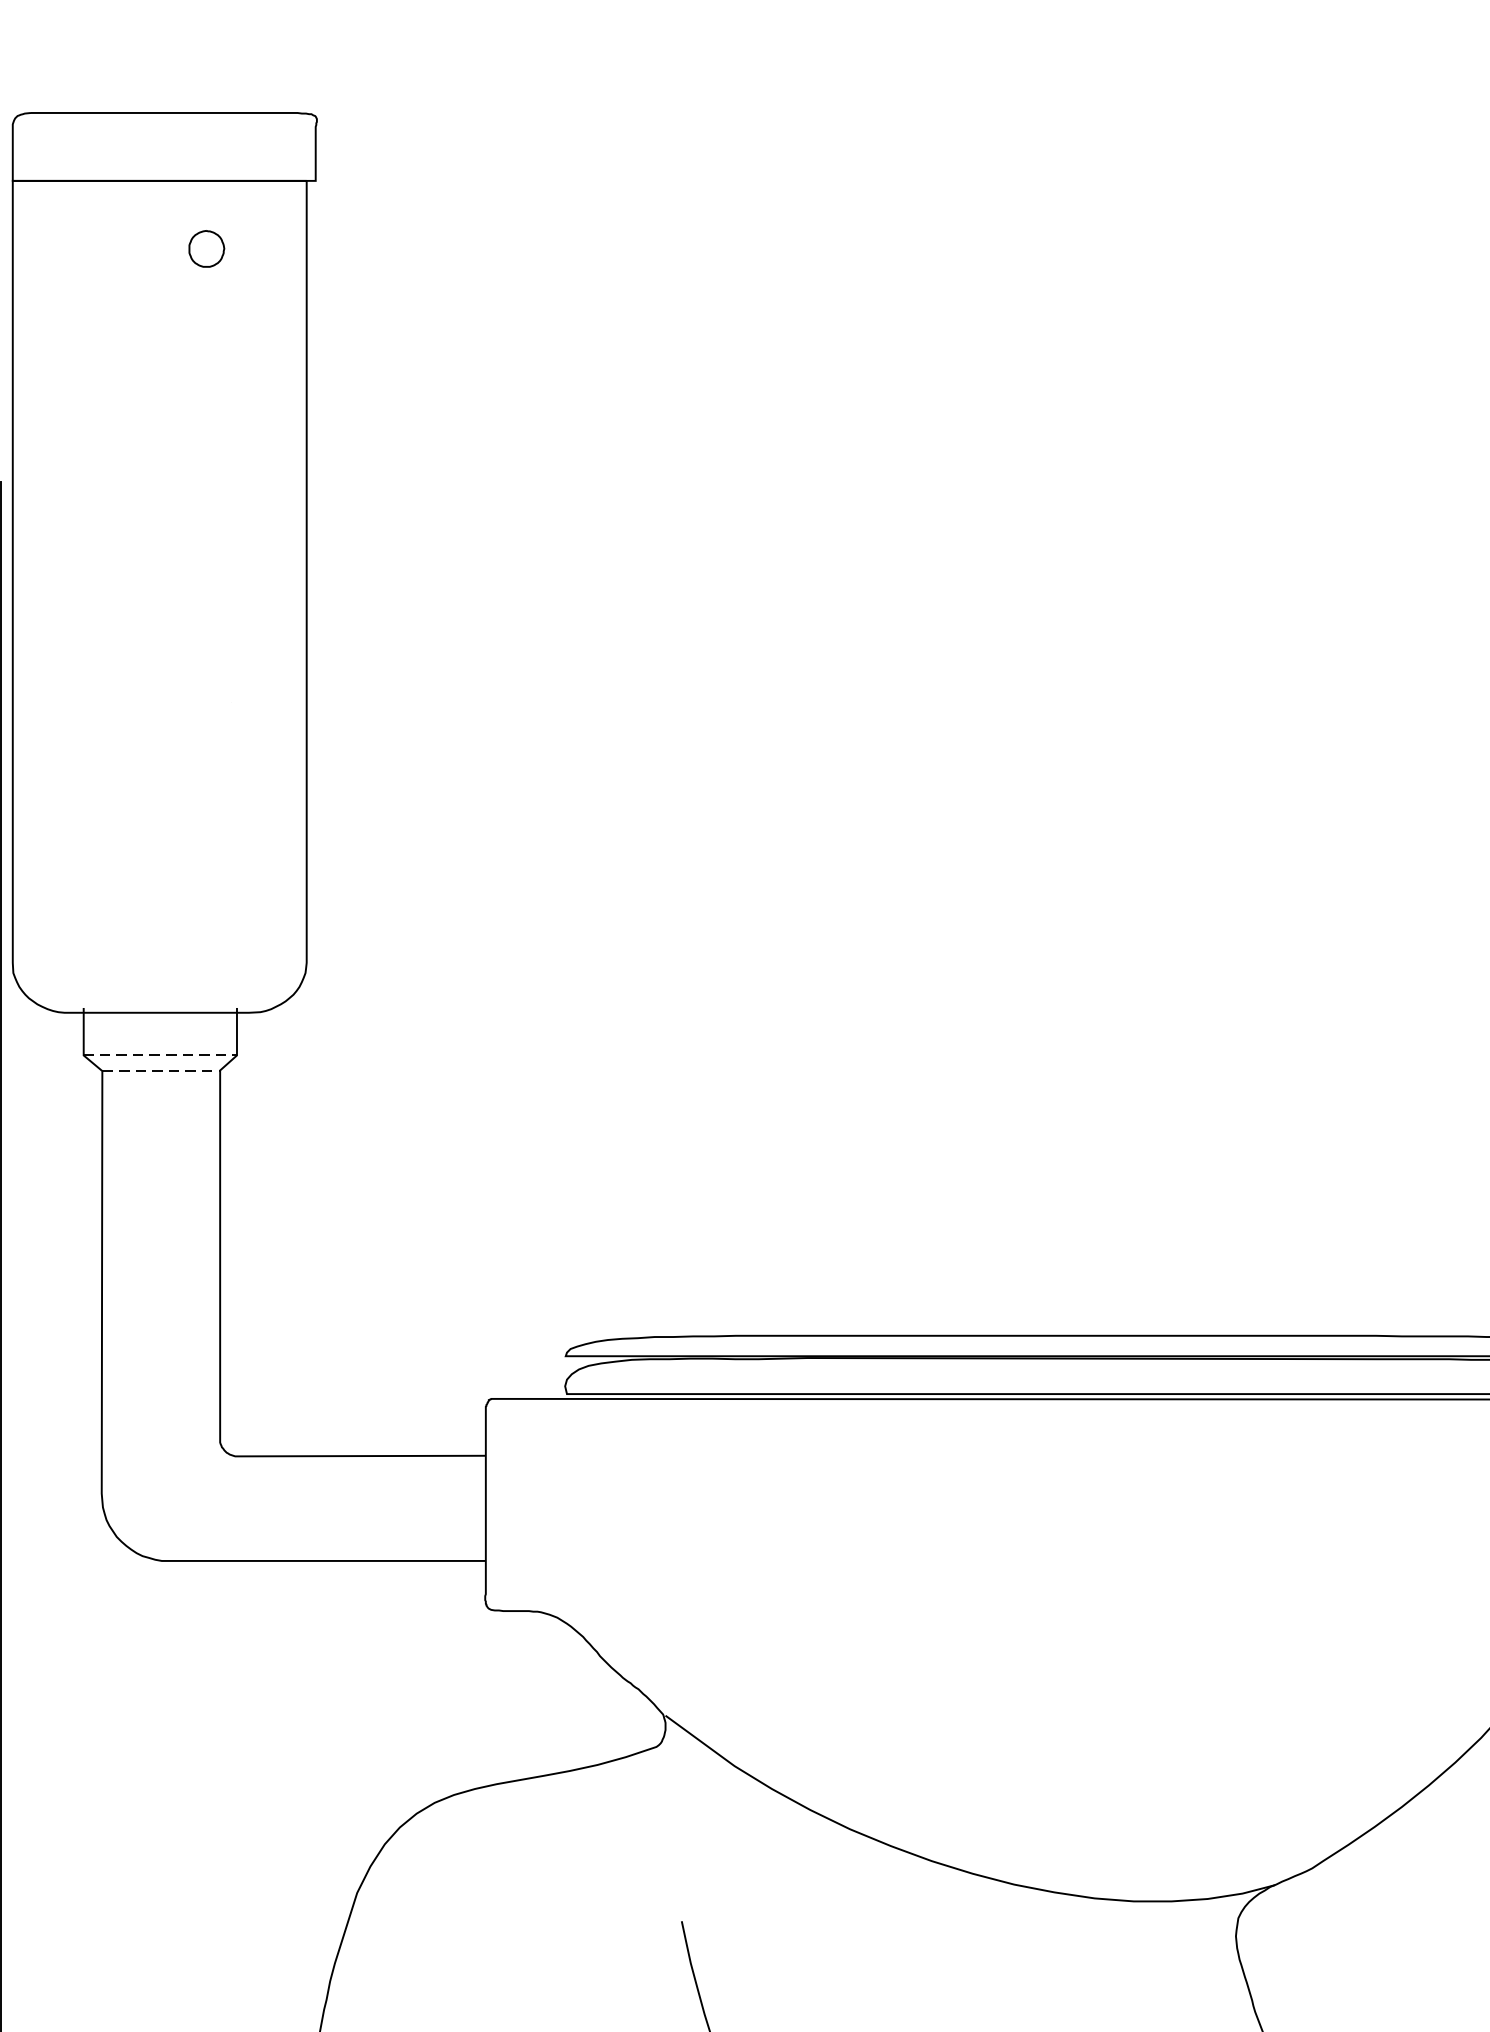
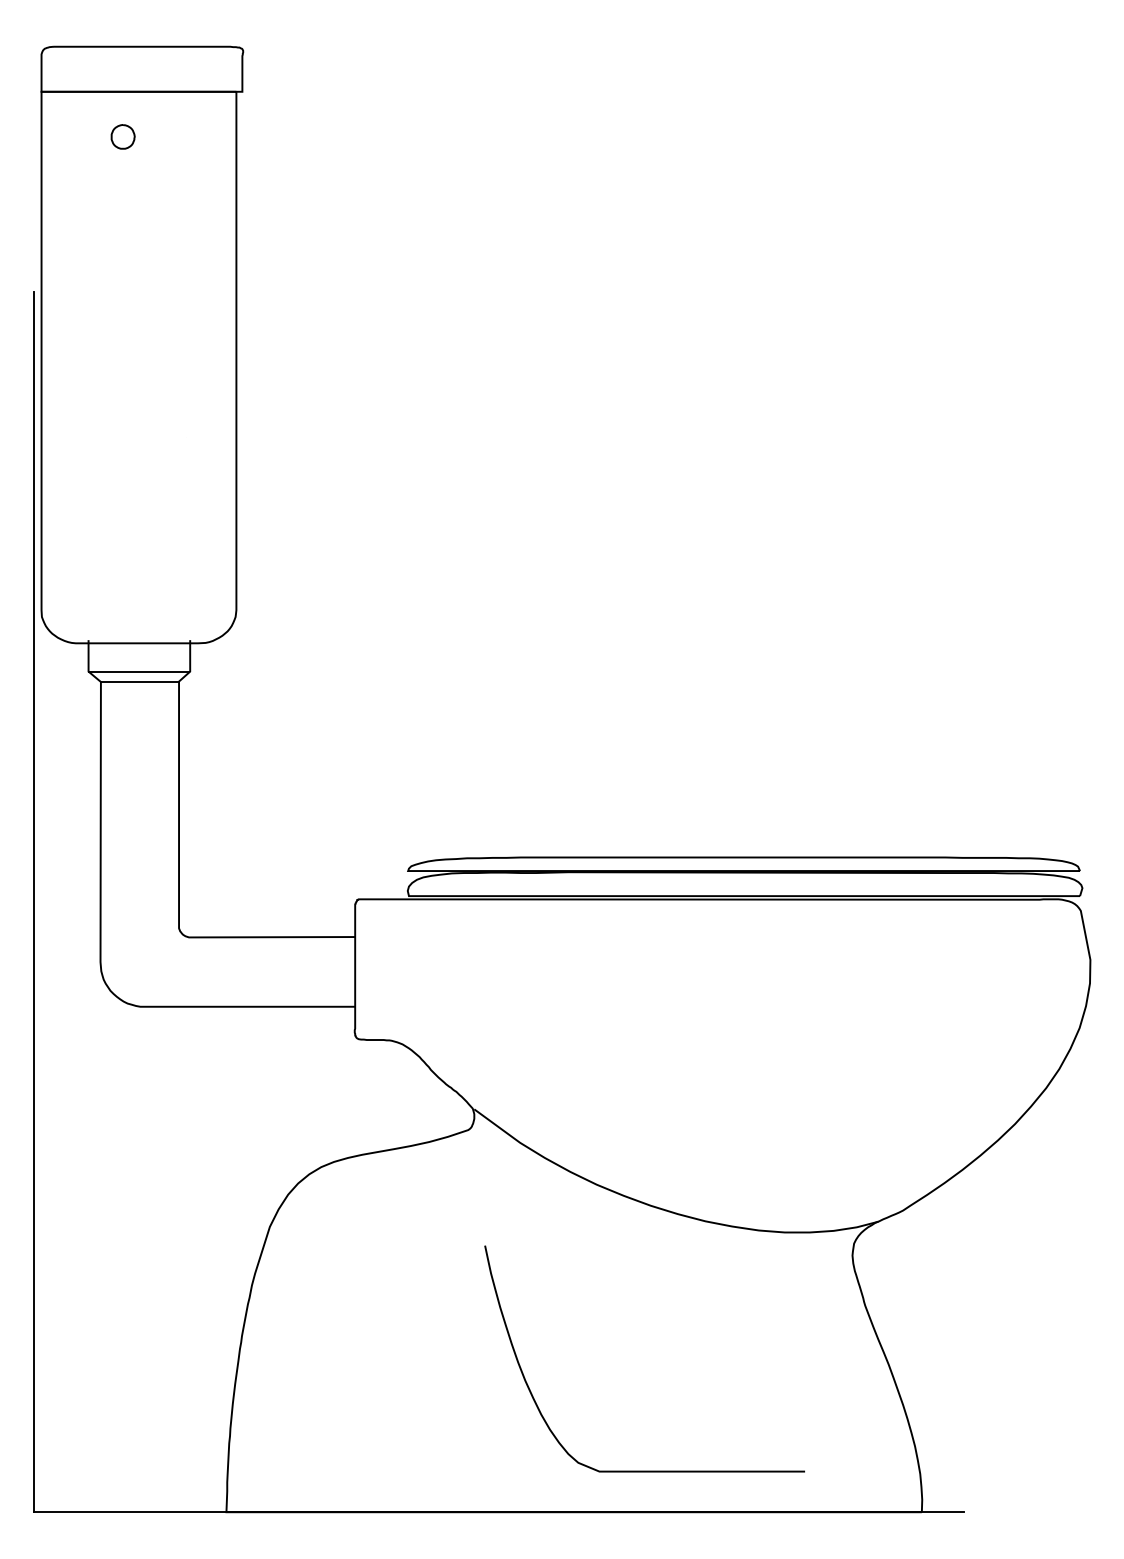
part: (205, 248) -> (122, 136), moved
line: (160, 1055) -> (139, 671), dashed -> solid
line: (162, 1070) -> (140, 681), dashed -> solid

